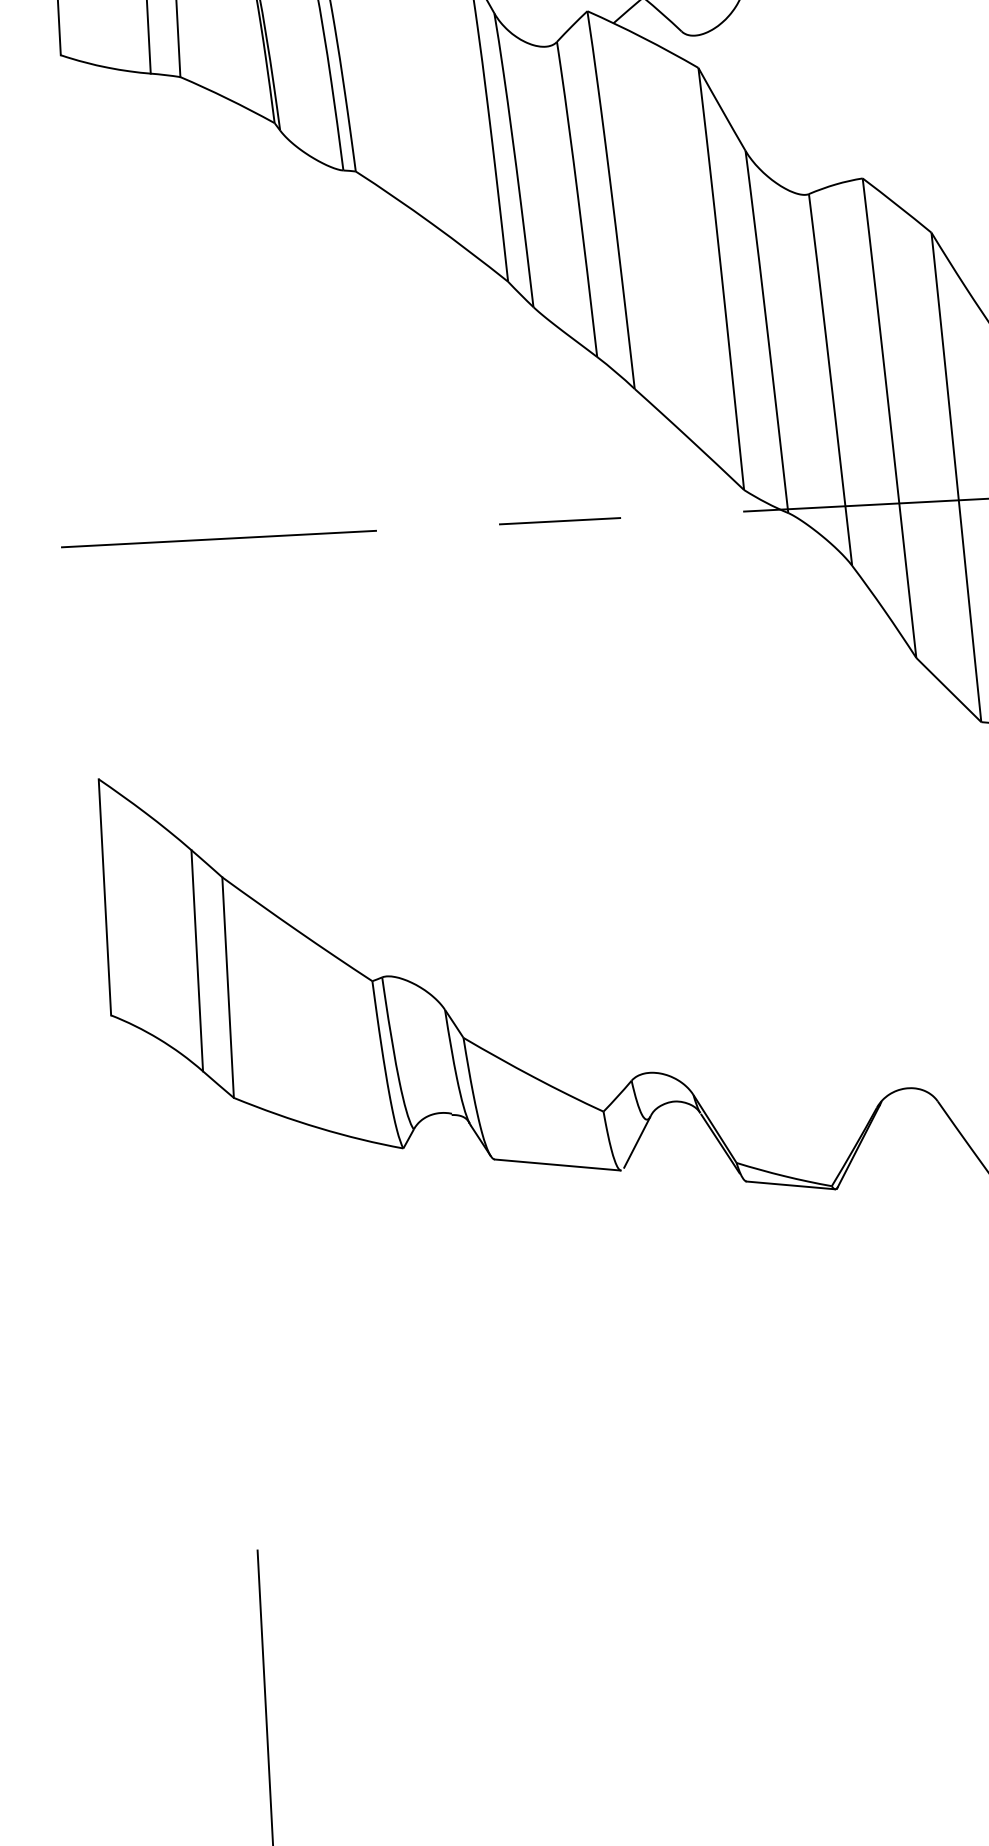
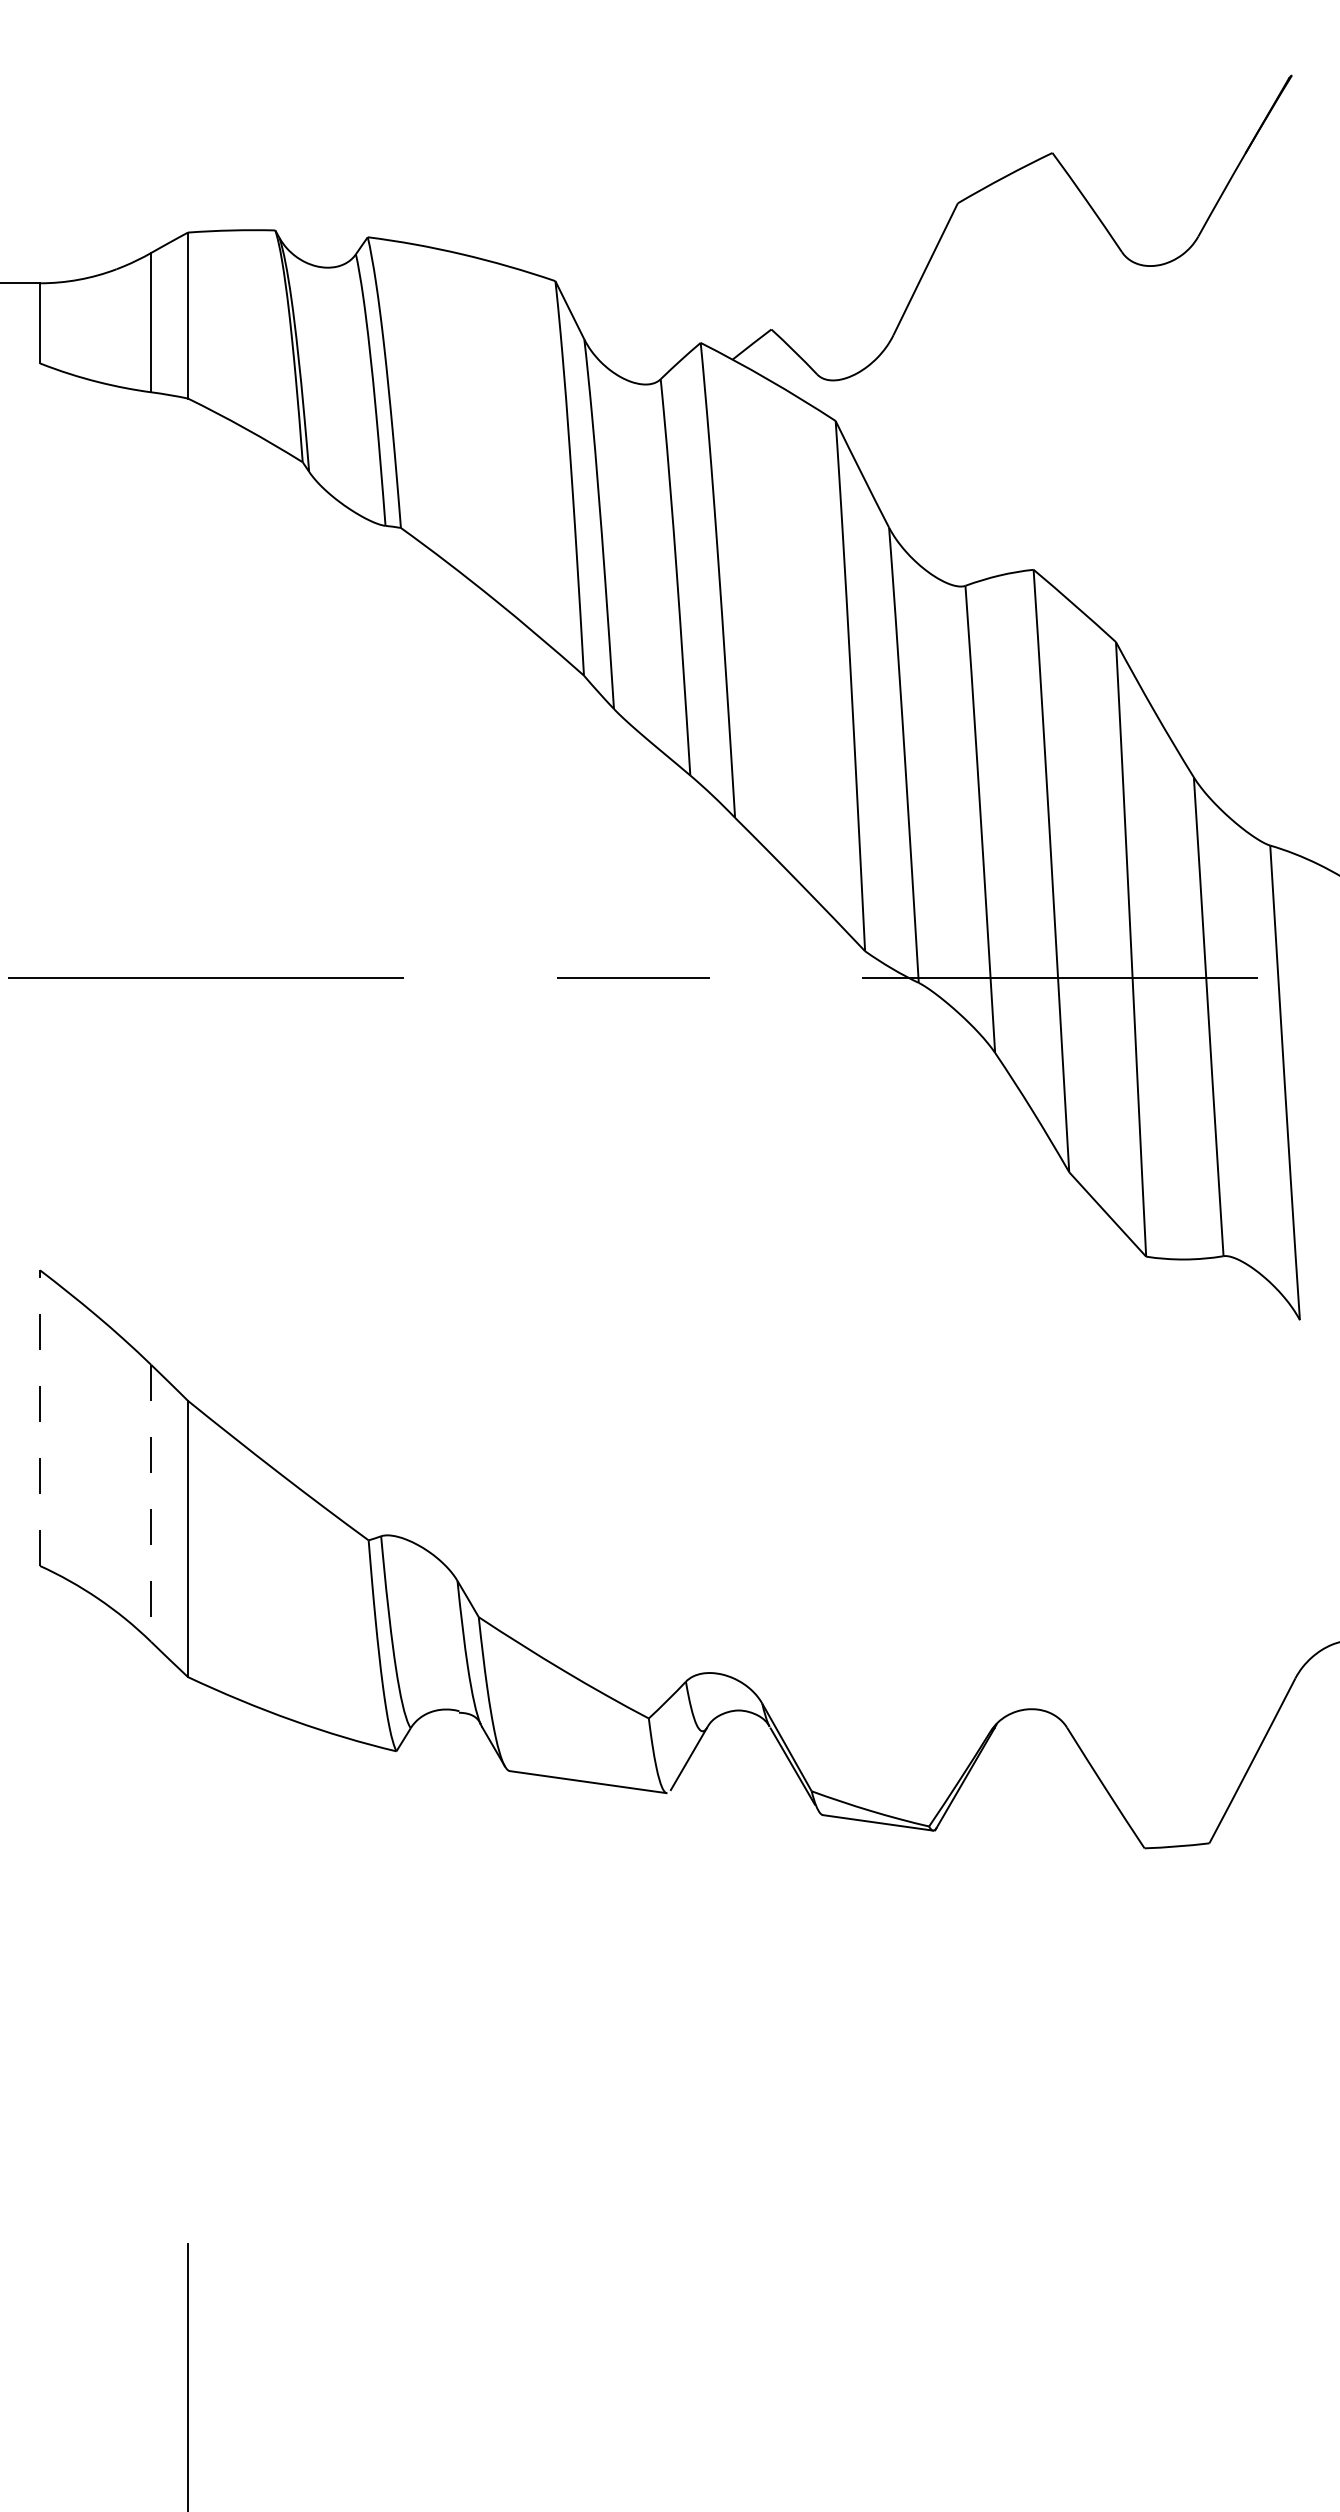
line: (105, 897) -> (40, 1418), solid -> dashed
line: (197, 960) -> (151, 1503), solid -> dashed

